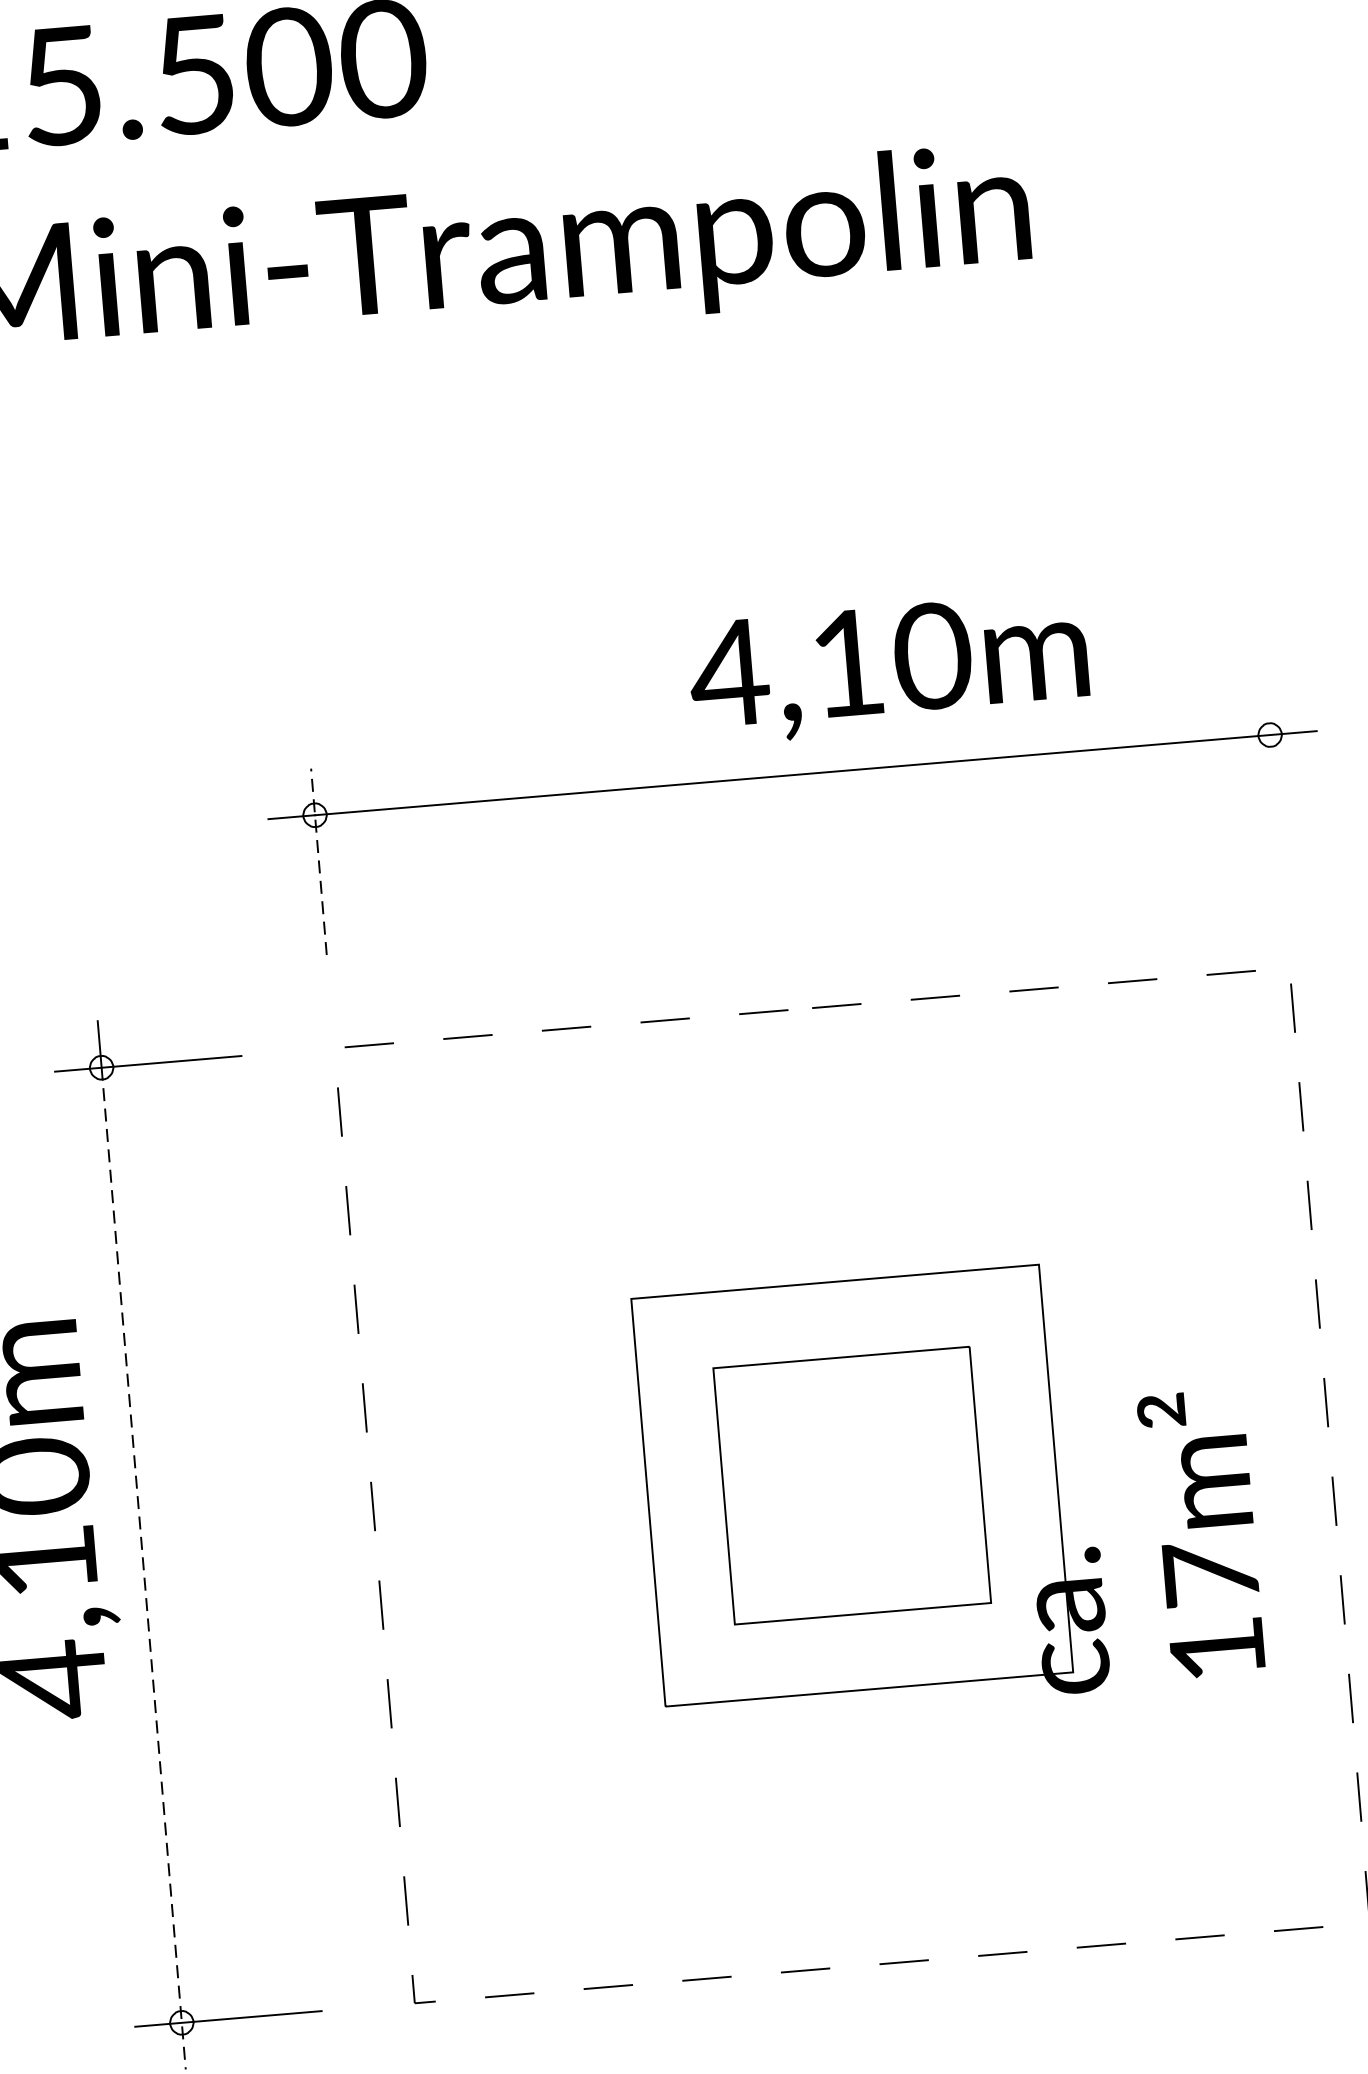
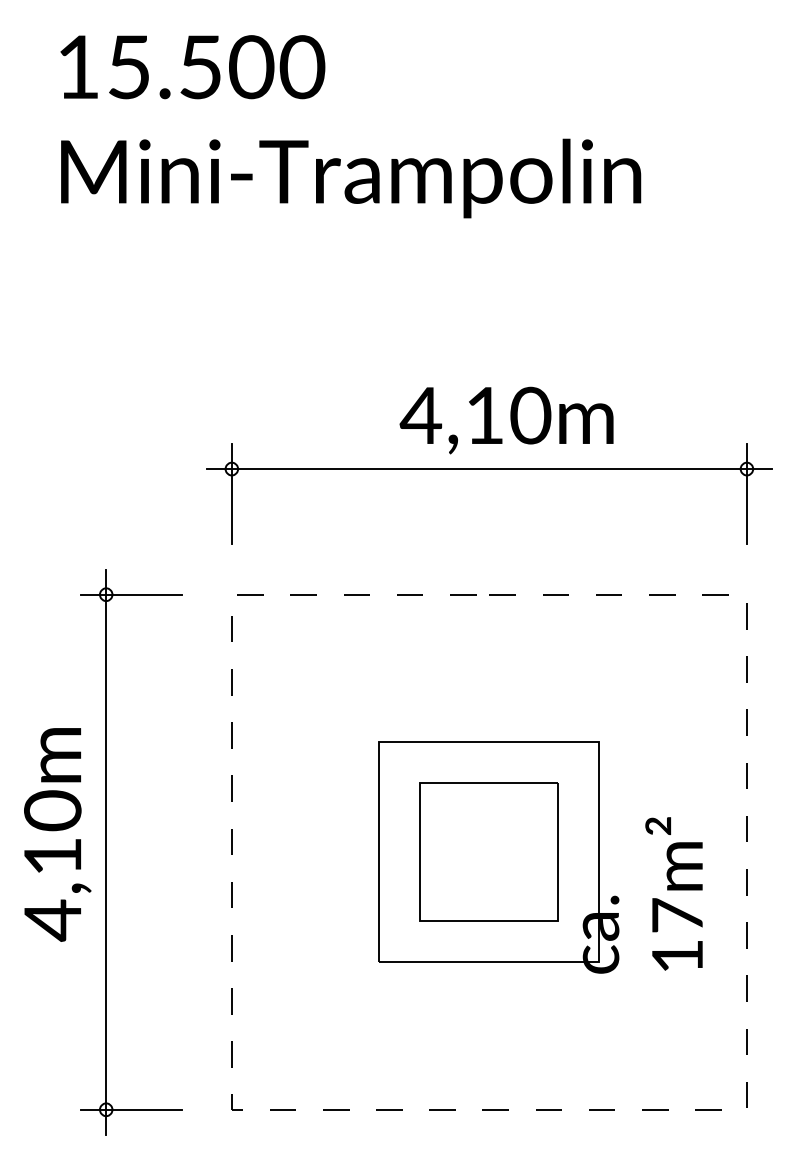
text: (888, 668) -> (506, 420), moved
line: (1273, 780) -> (746, 493), added
line: (318, 860) -> (231, 493), dashed -> solid
line: (144, 1569) -> (106, 865), dashed -> solid

